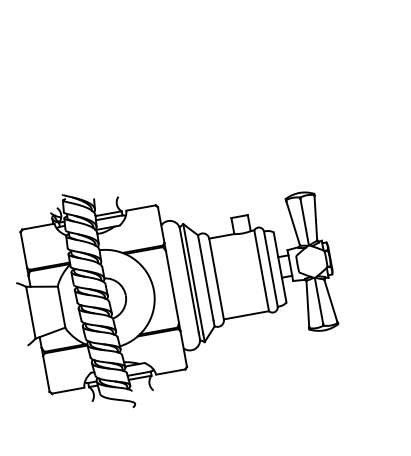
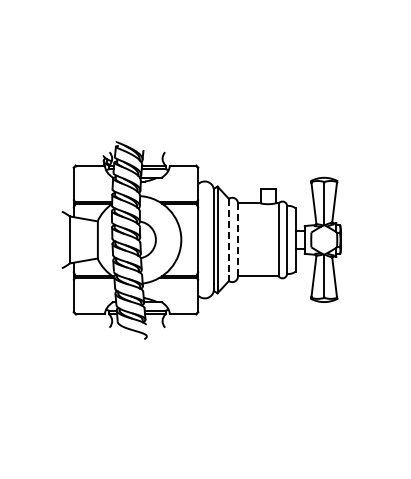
line: (205, 278) -> (228, 237), solid -> dashed
line: (217, 278) -> (238, 239), solid -> dashed

